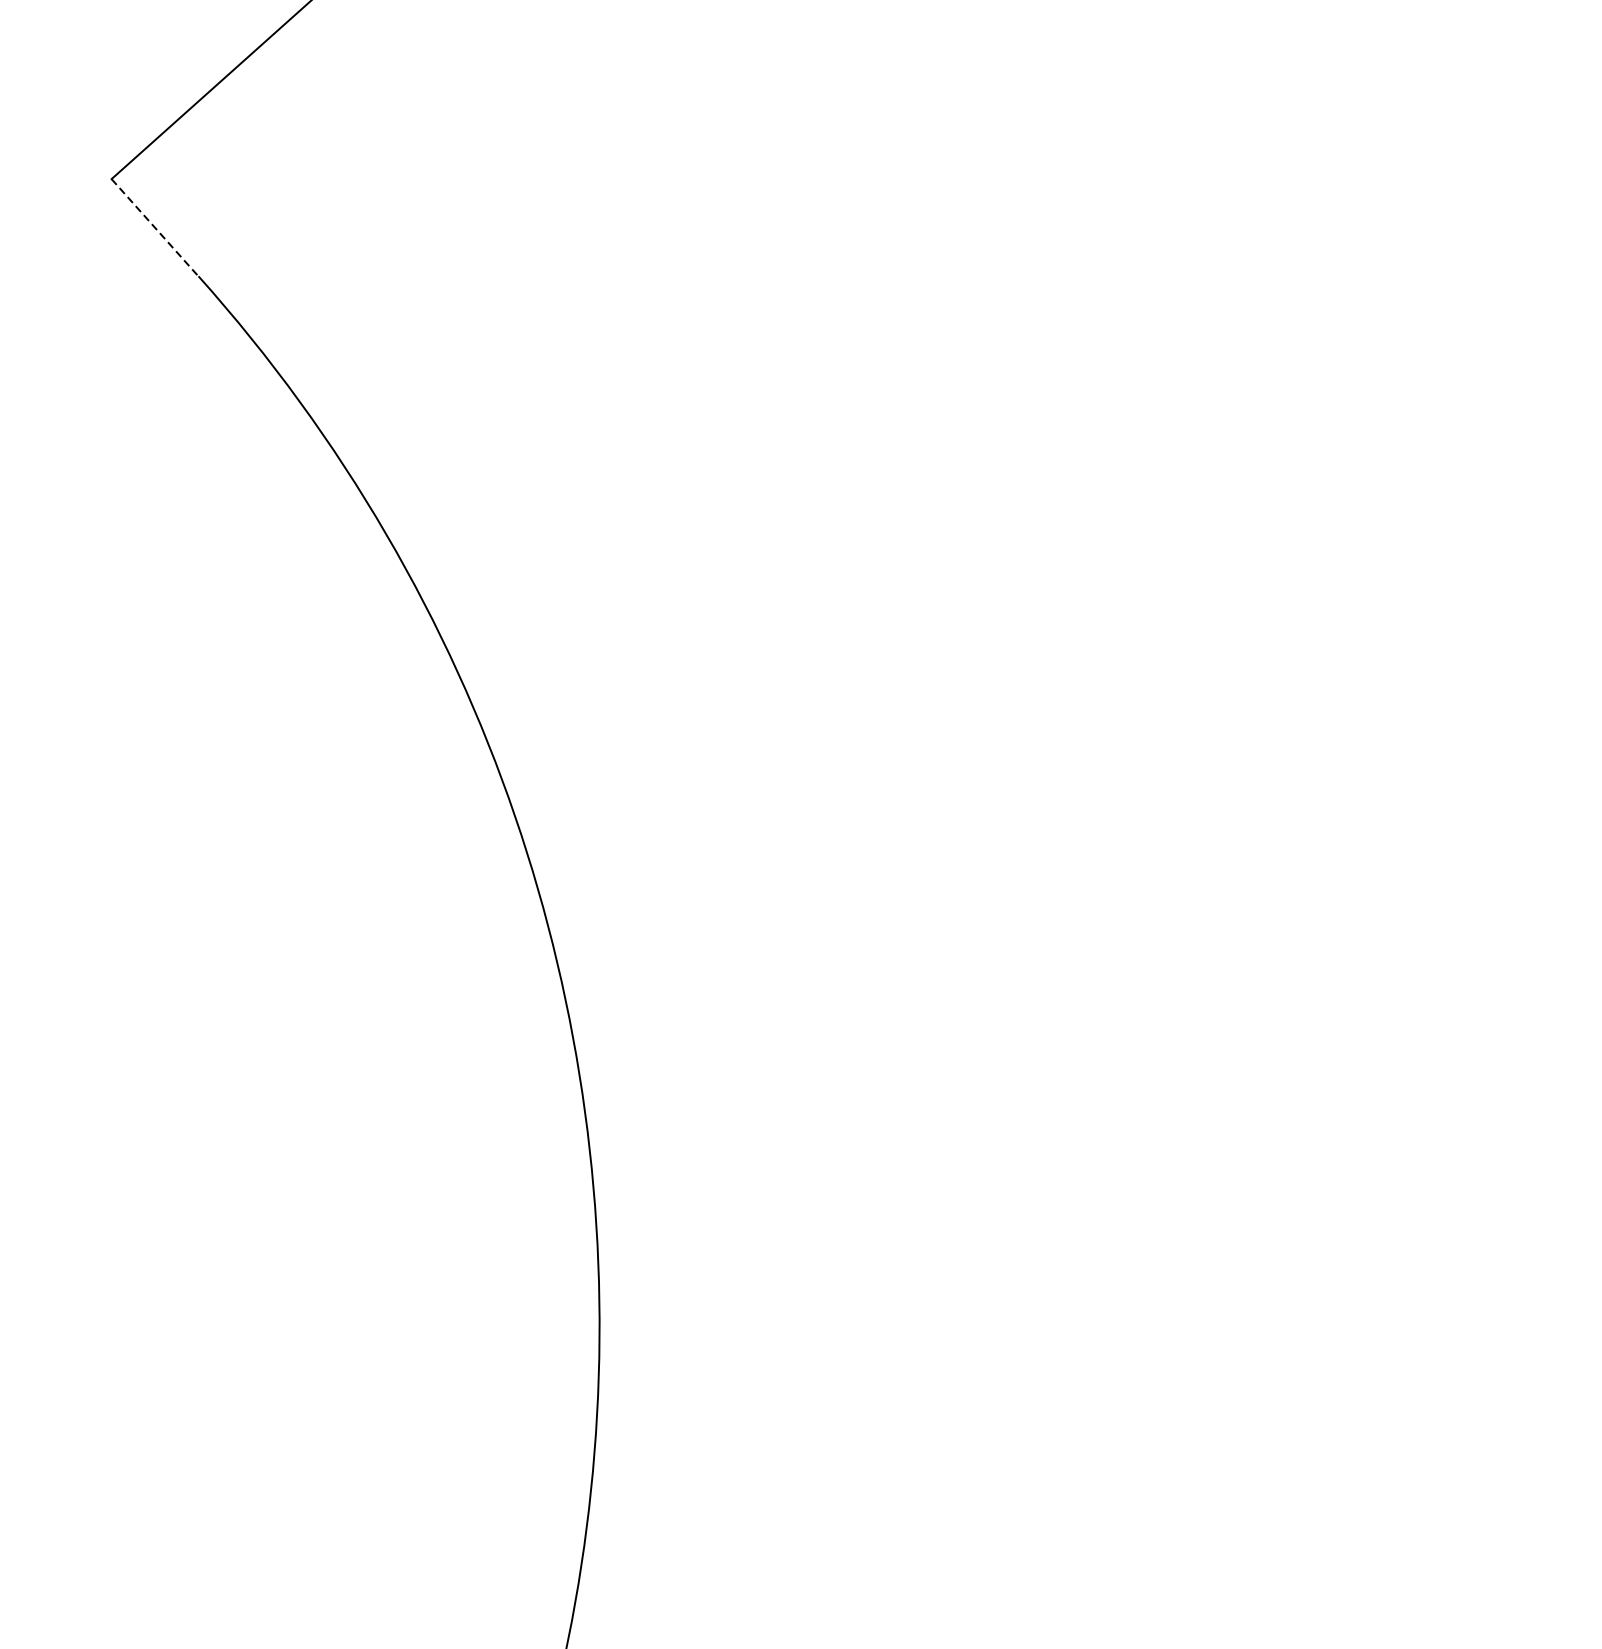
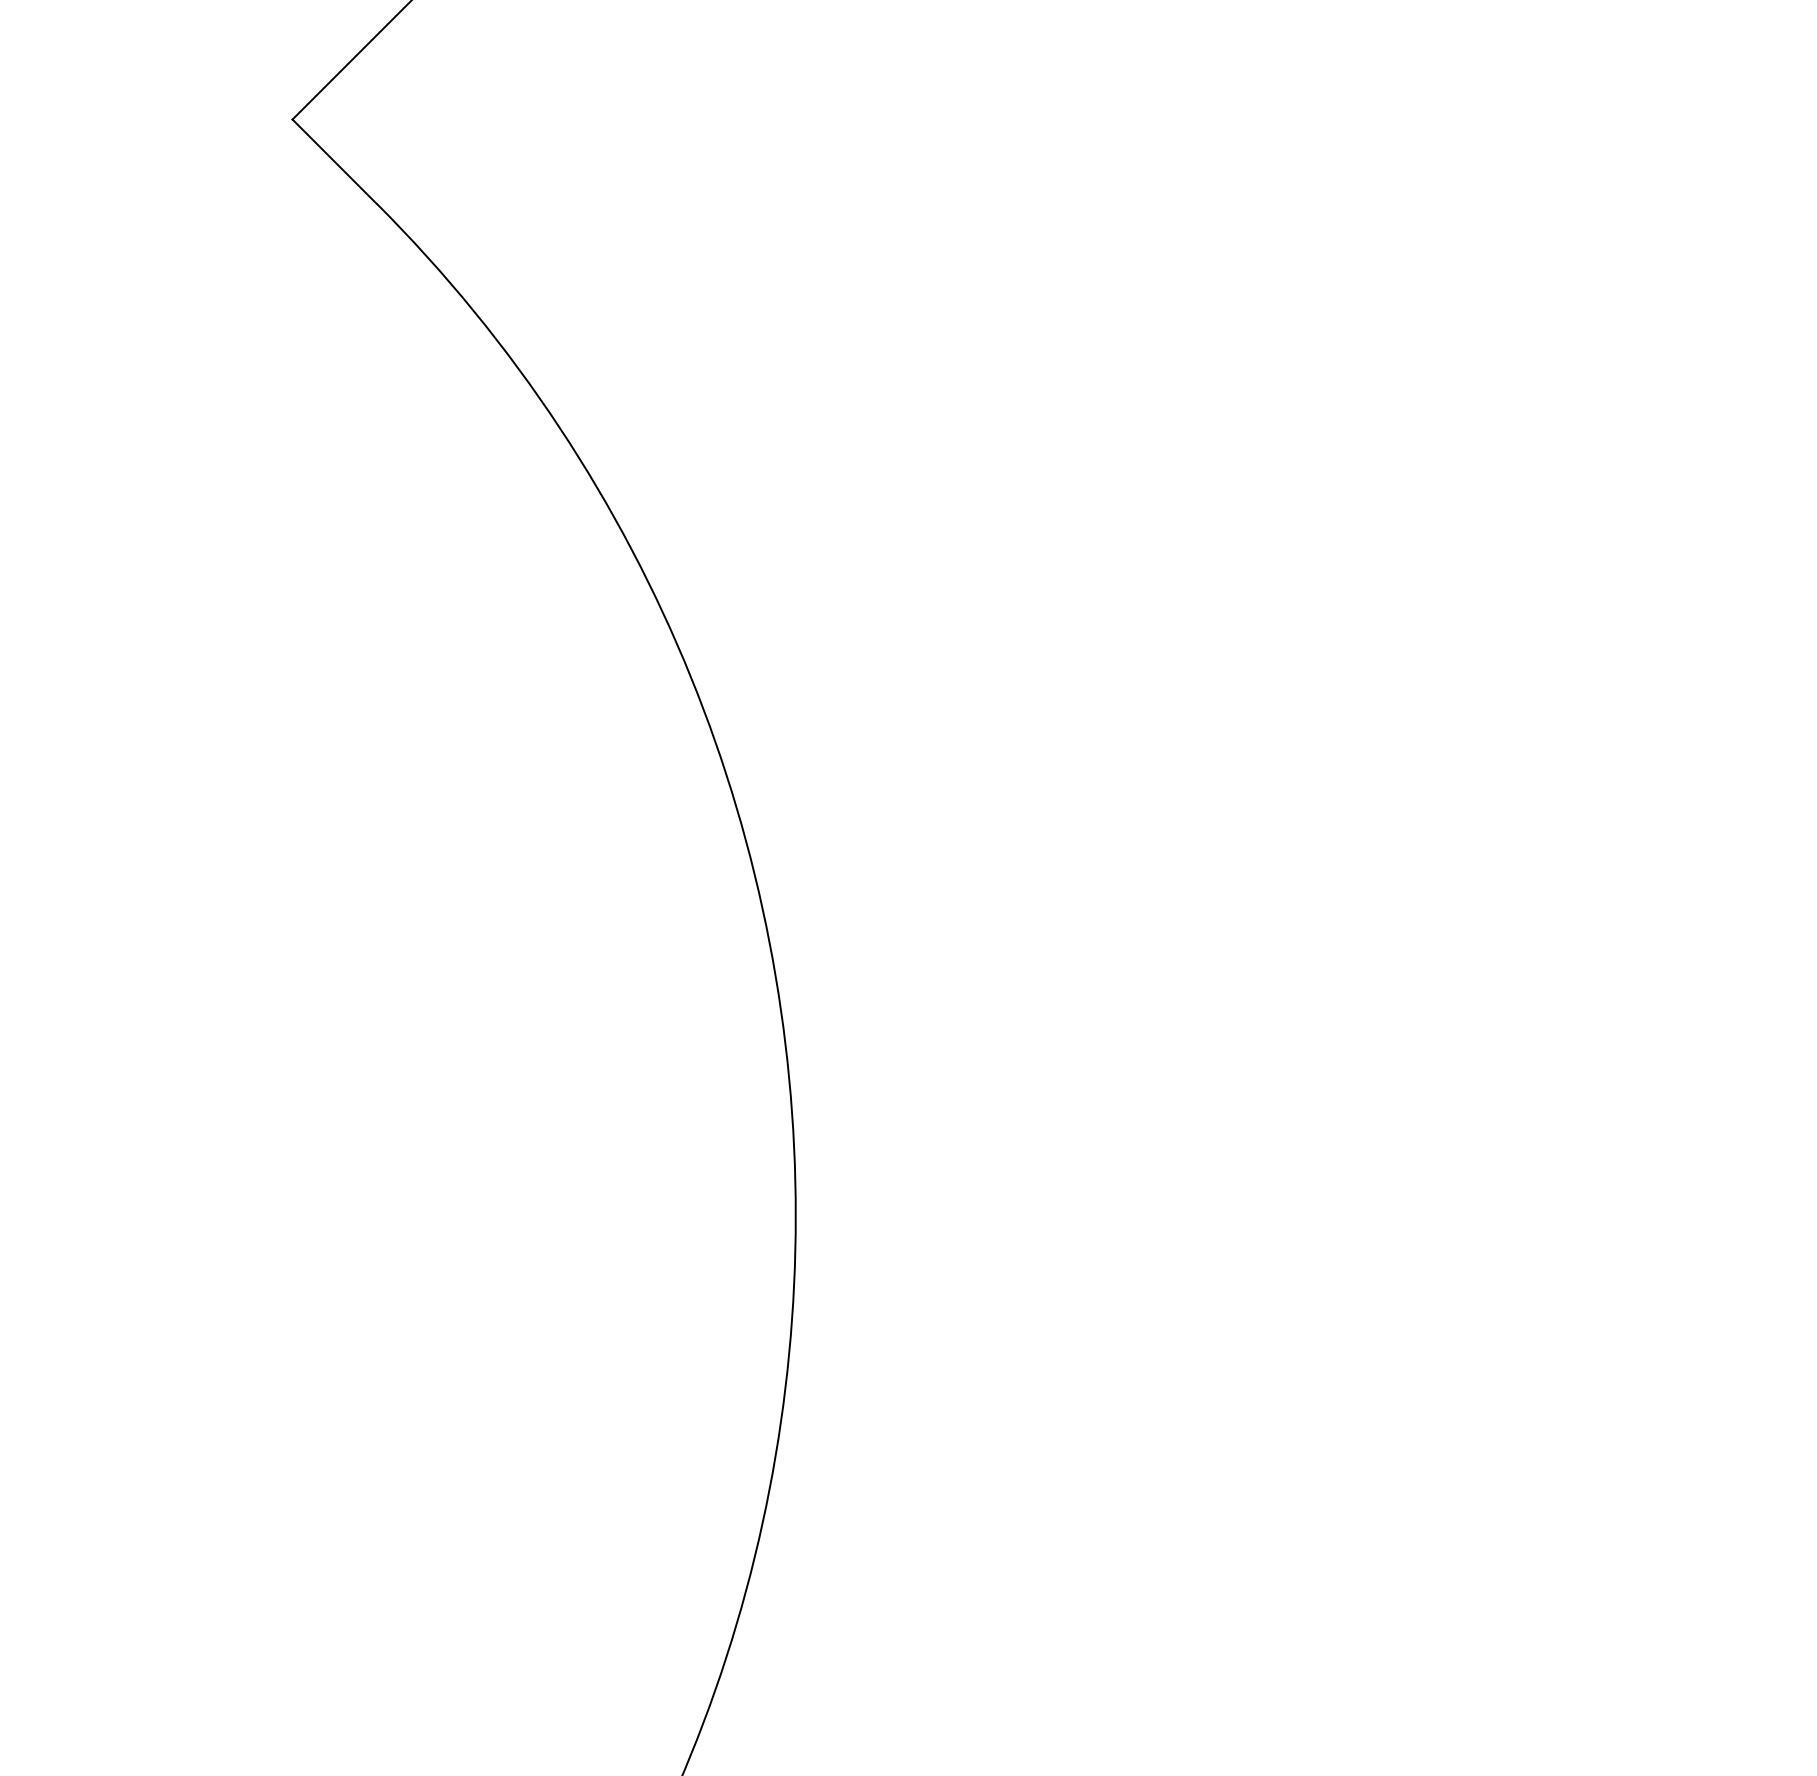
line: (155, 227) -> (334, 161), dashed -> solid

